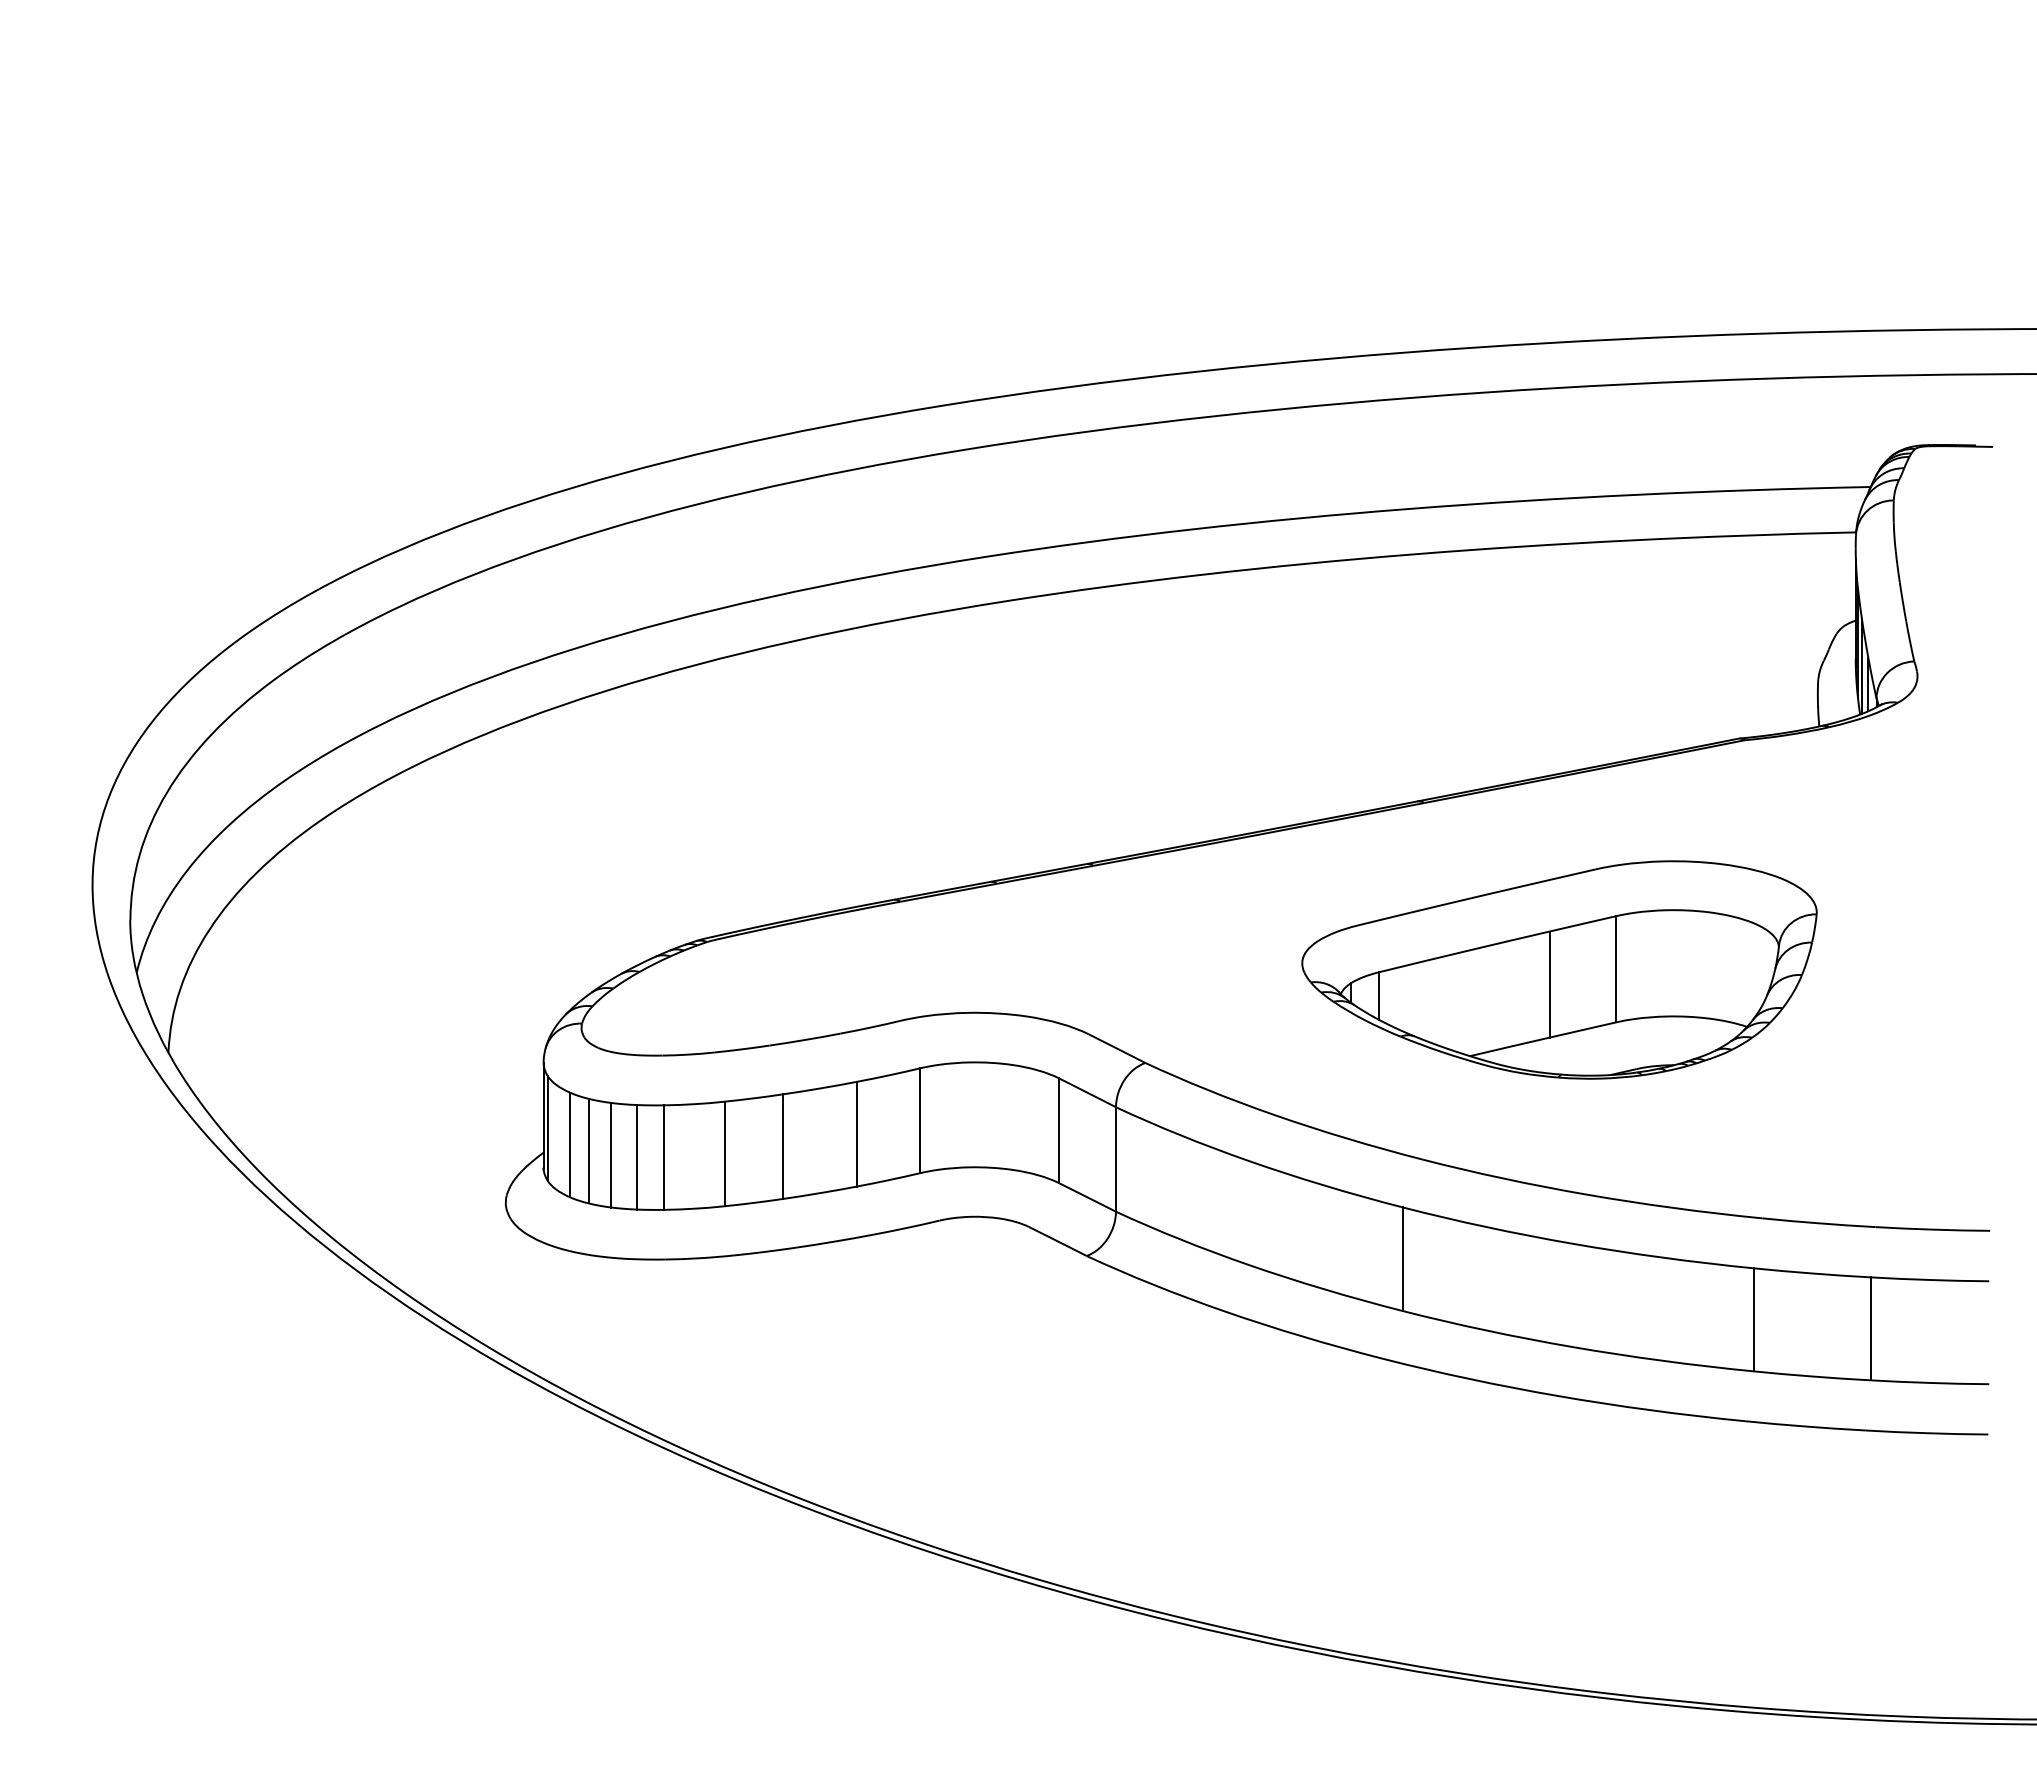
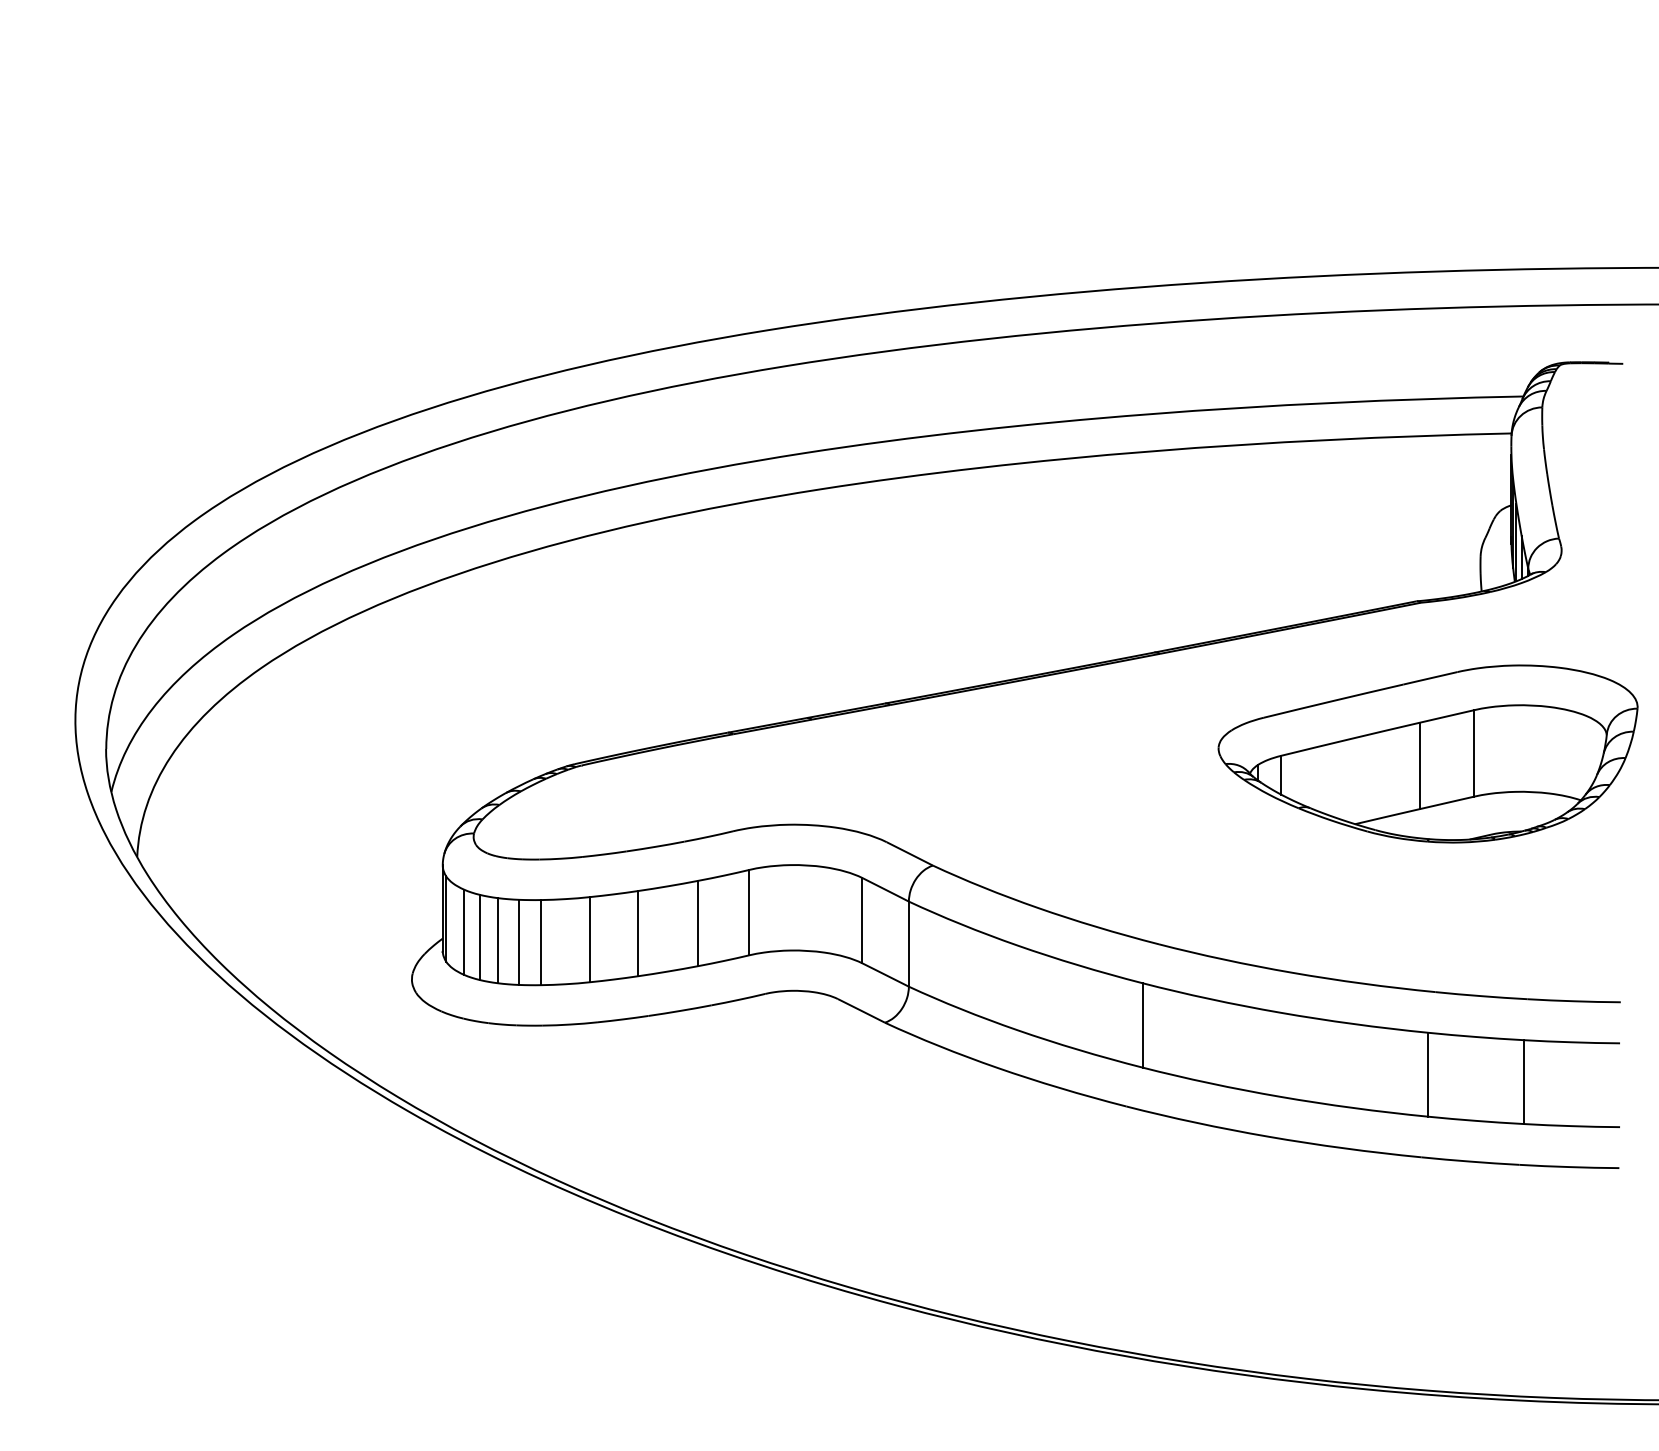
part: (1559, 969) -> (1428, 753), moved

